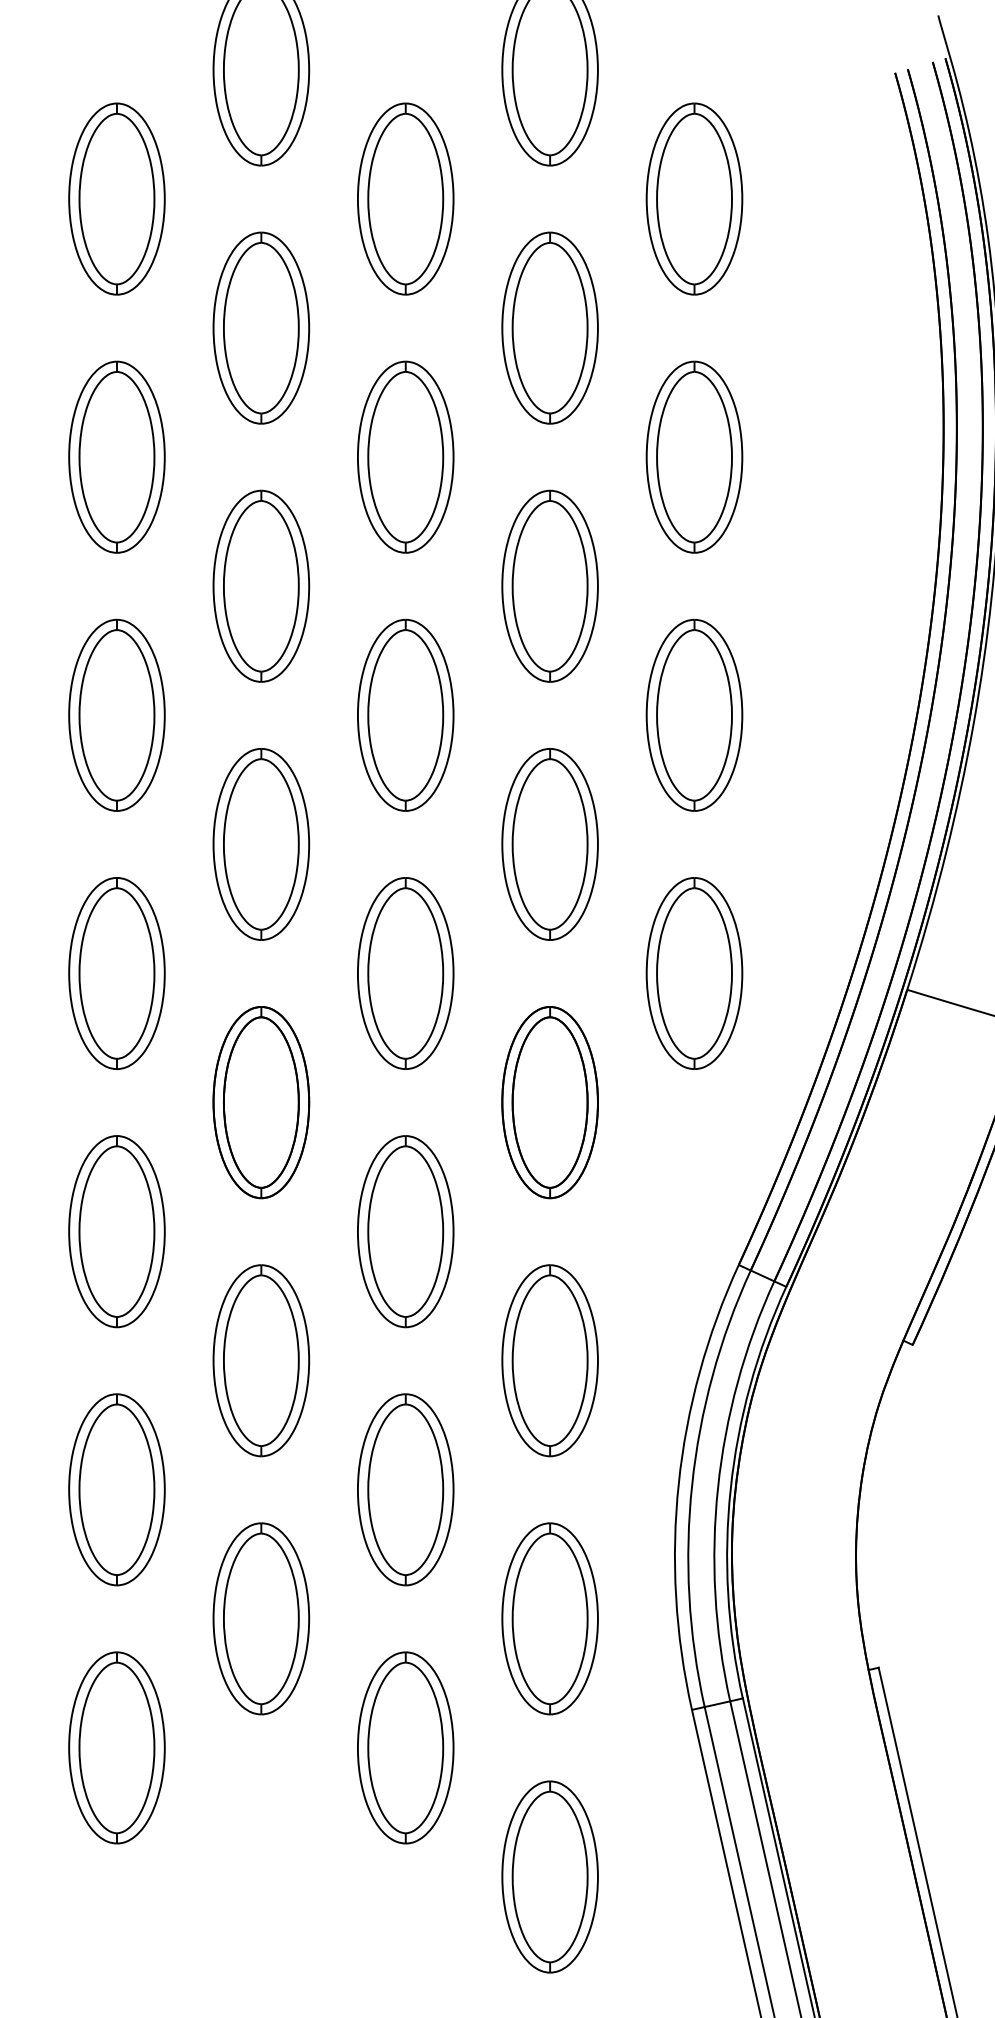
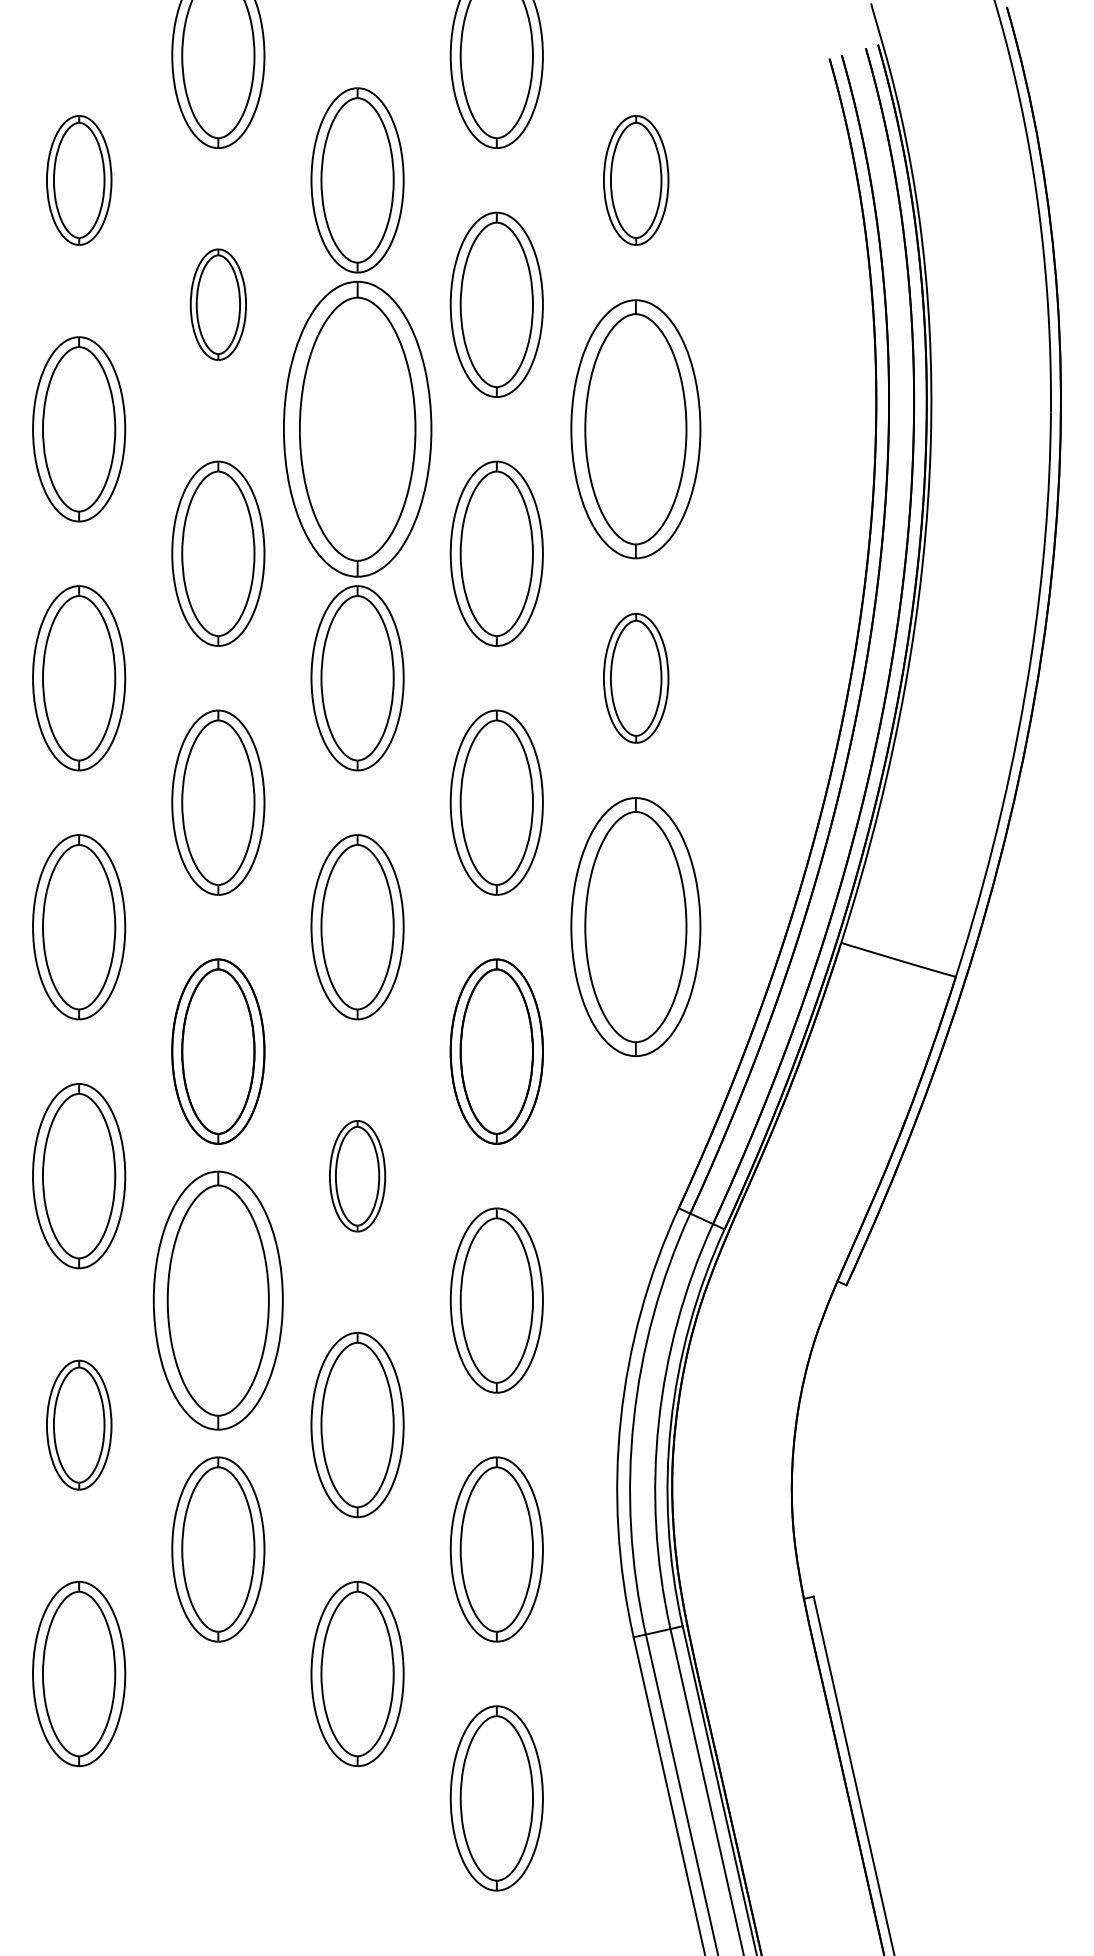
part: (117, 199) -> (79, 180), size x0.7
part: (694, 199) -> (636, 180), size x0.7
part: (261, 327) -> (218, 304), size x0.6
part: (405, 457) -> (357, 429), size x1.6
part: (694, 457) -> (636, 429), size x1.4
part: (694, 715) -> (636, 678), size x0.7
part: (694, 973) -> (636, 927), size x1.4
part: (405, 1232) -> (357, 1176), size x0.6
part: (261, 1360) -> (218, 1300), size x1.4
part: (117, 1490) -> (79, 1425), size x0.7

